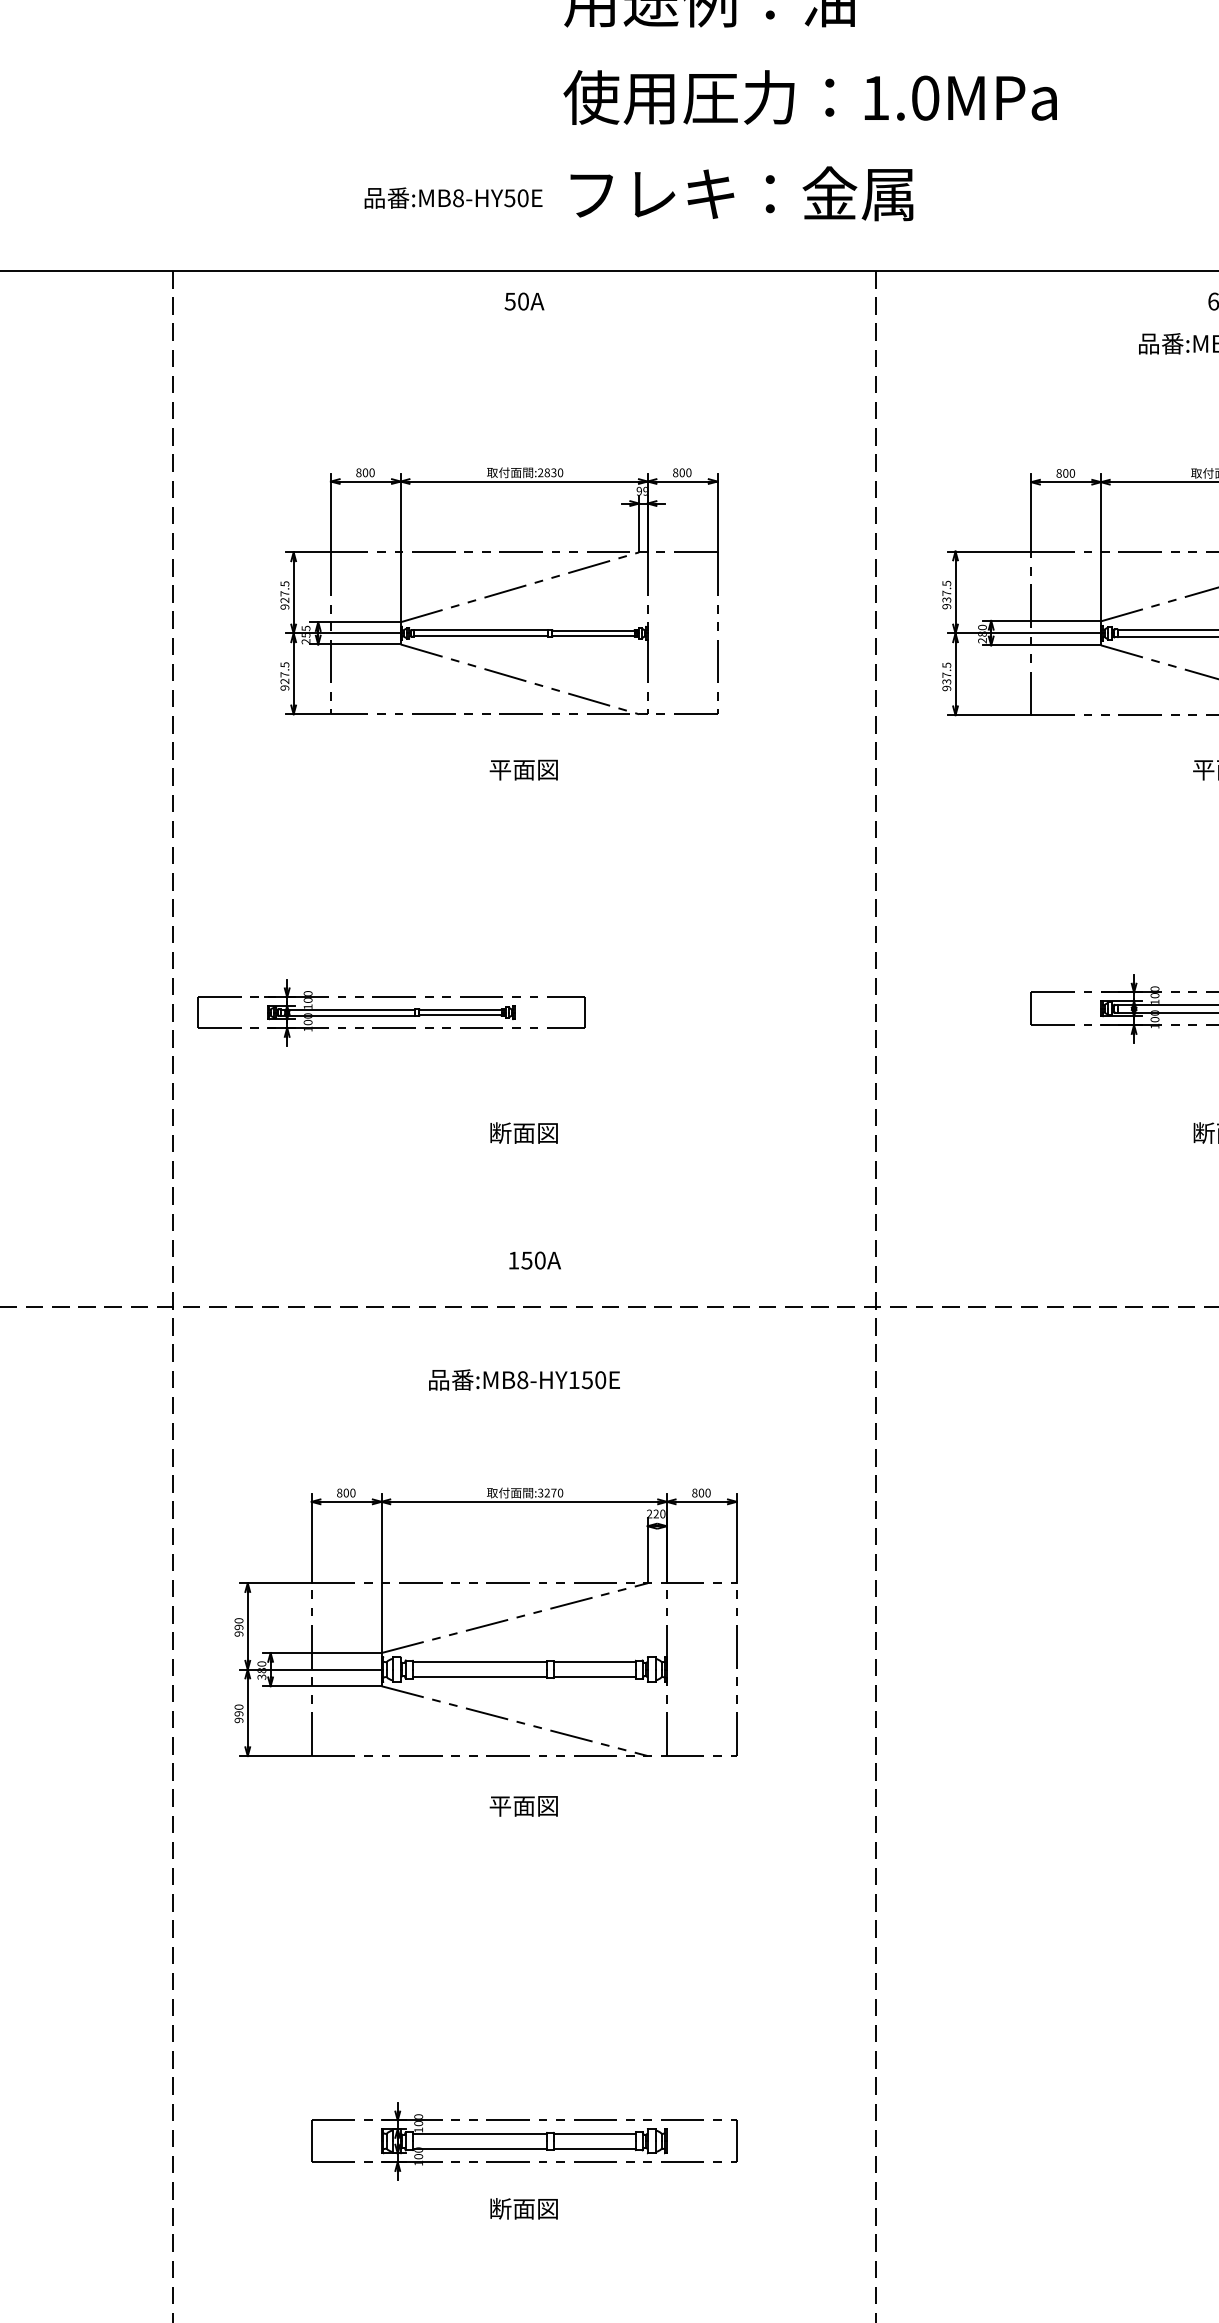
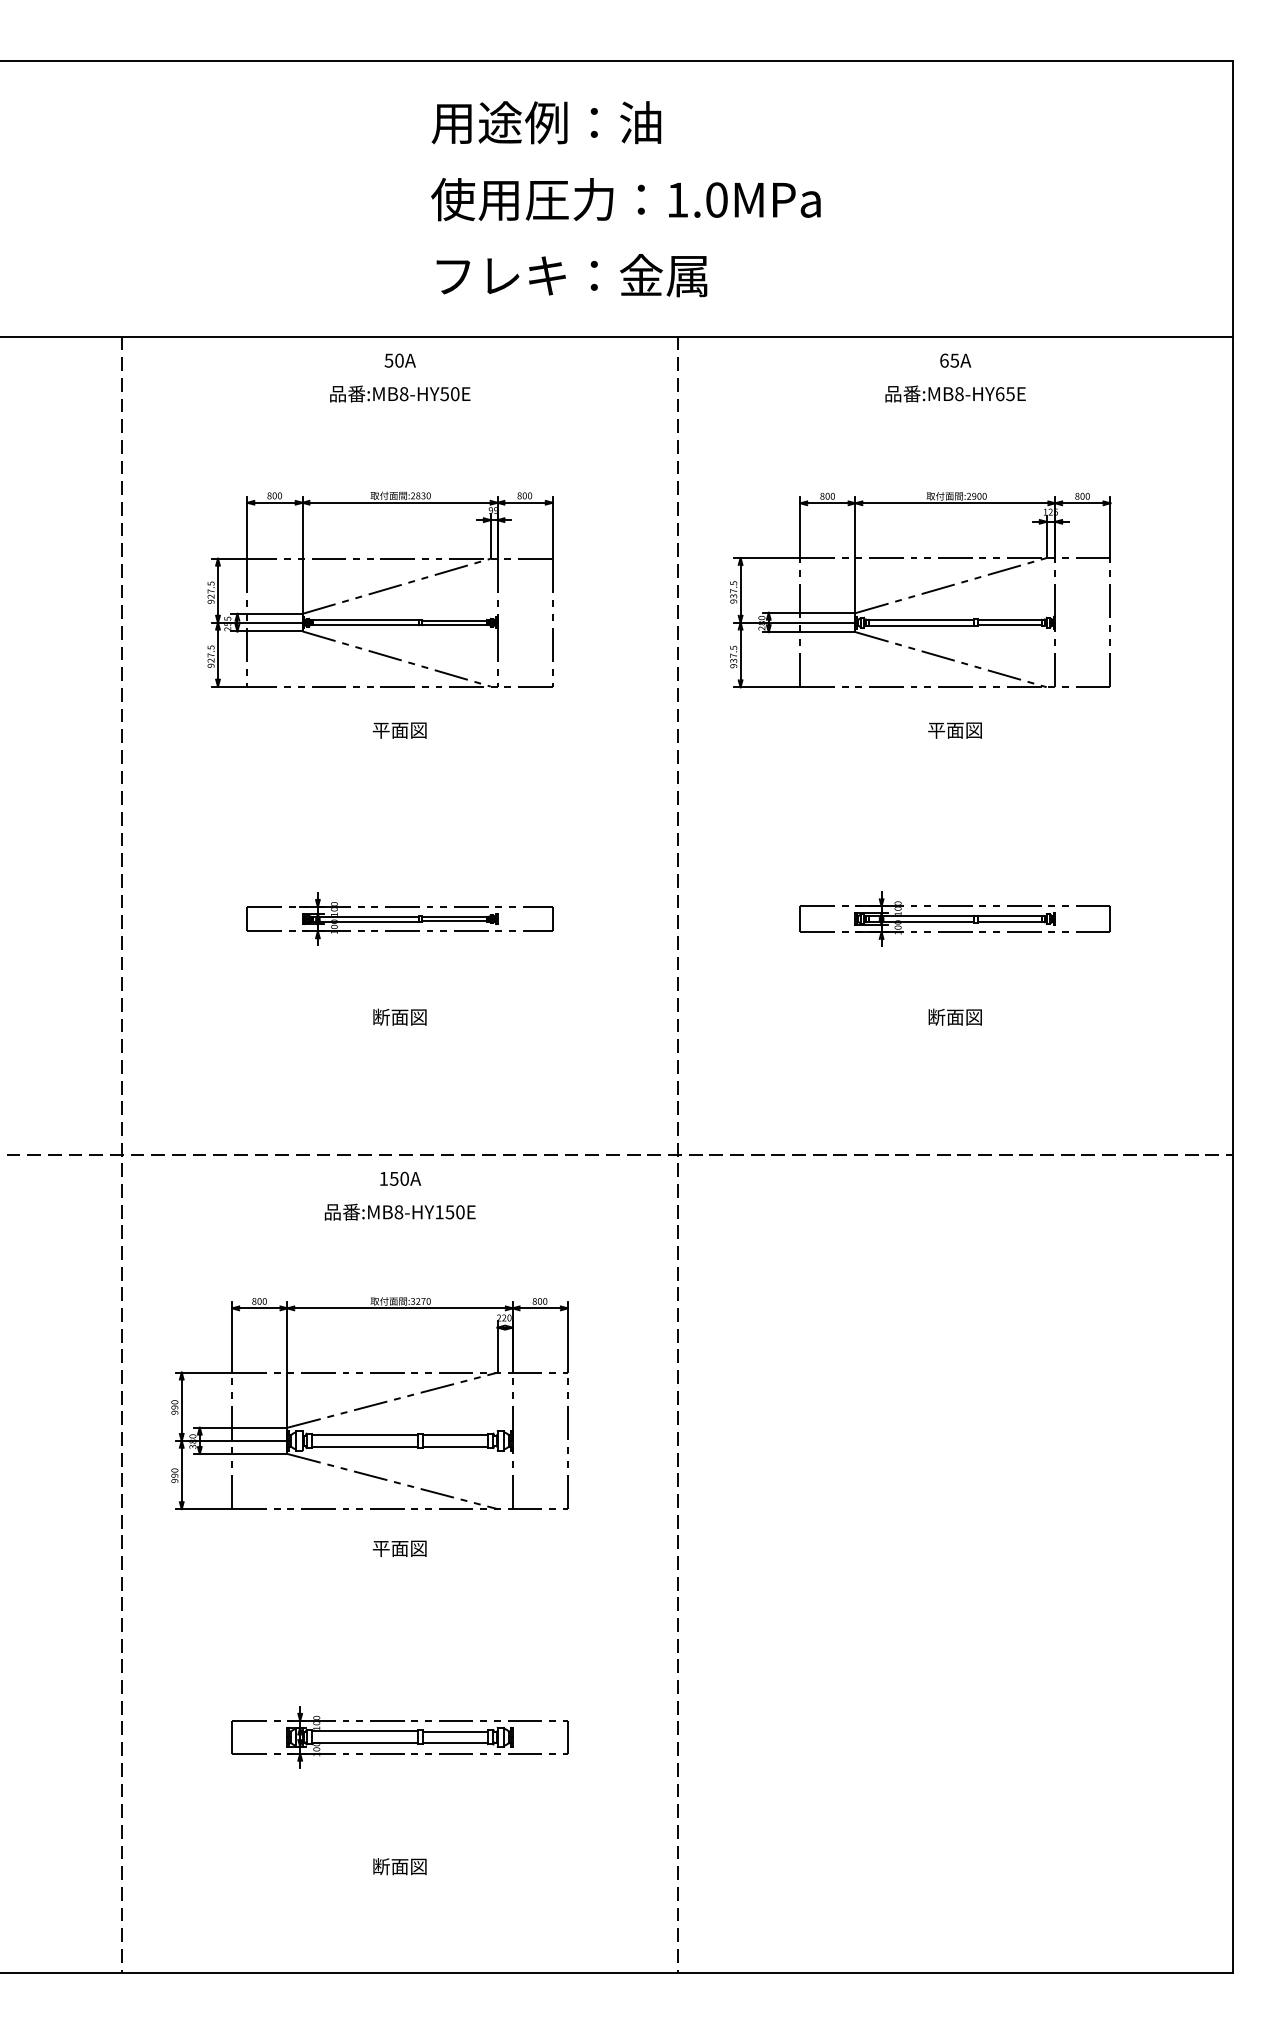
text: (453, 197) -> (400, 393), moved
part: (390, 1011) -> (399, 918), moved
text: (534, 1260) -> (400, 1178), moved
part: (523, 2141) -> (399, 1737), moved

